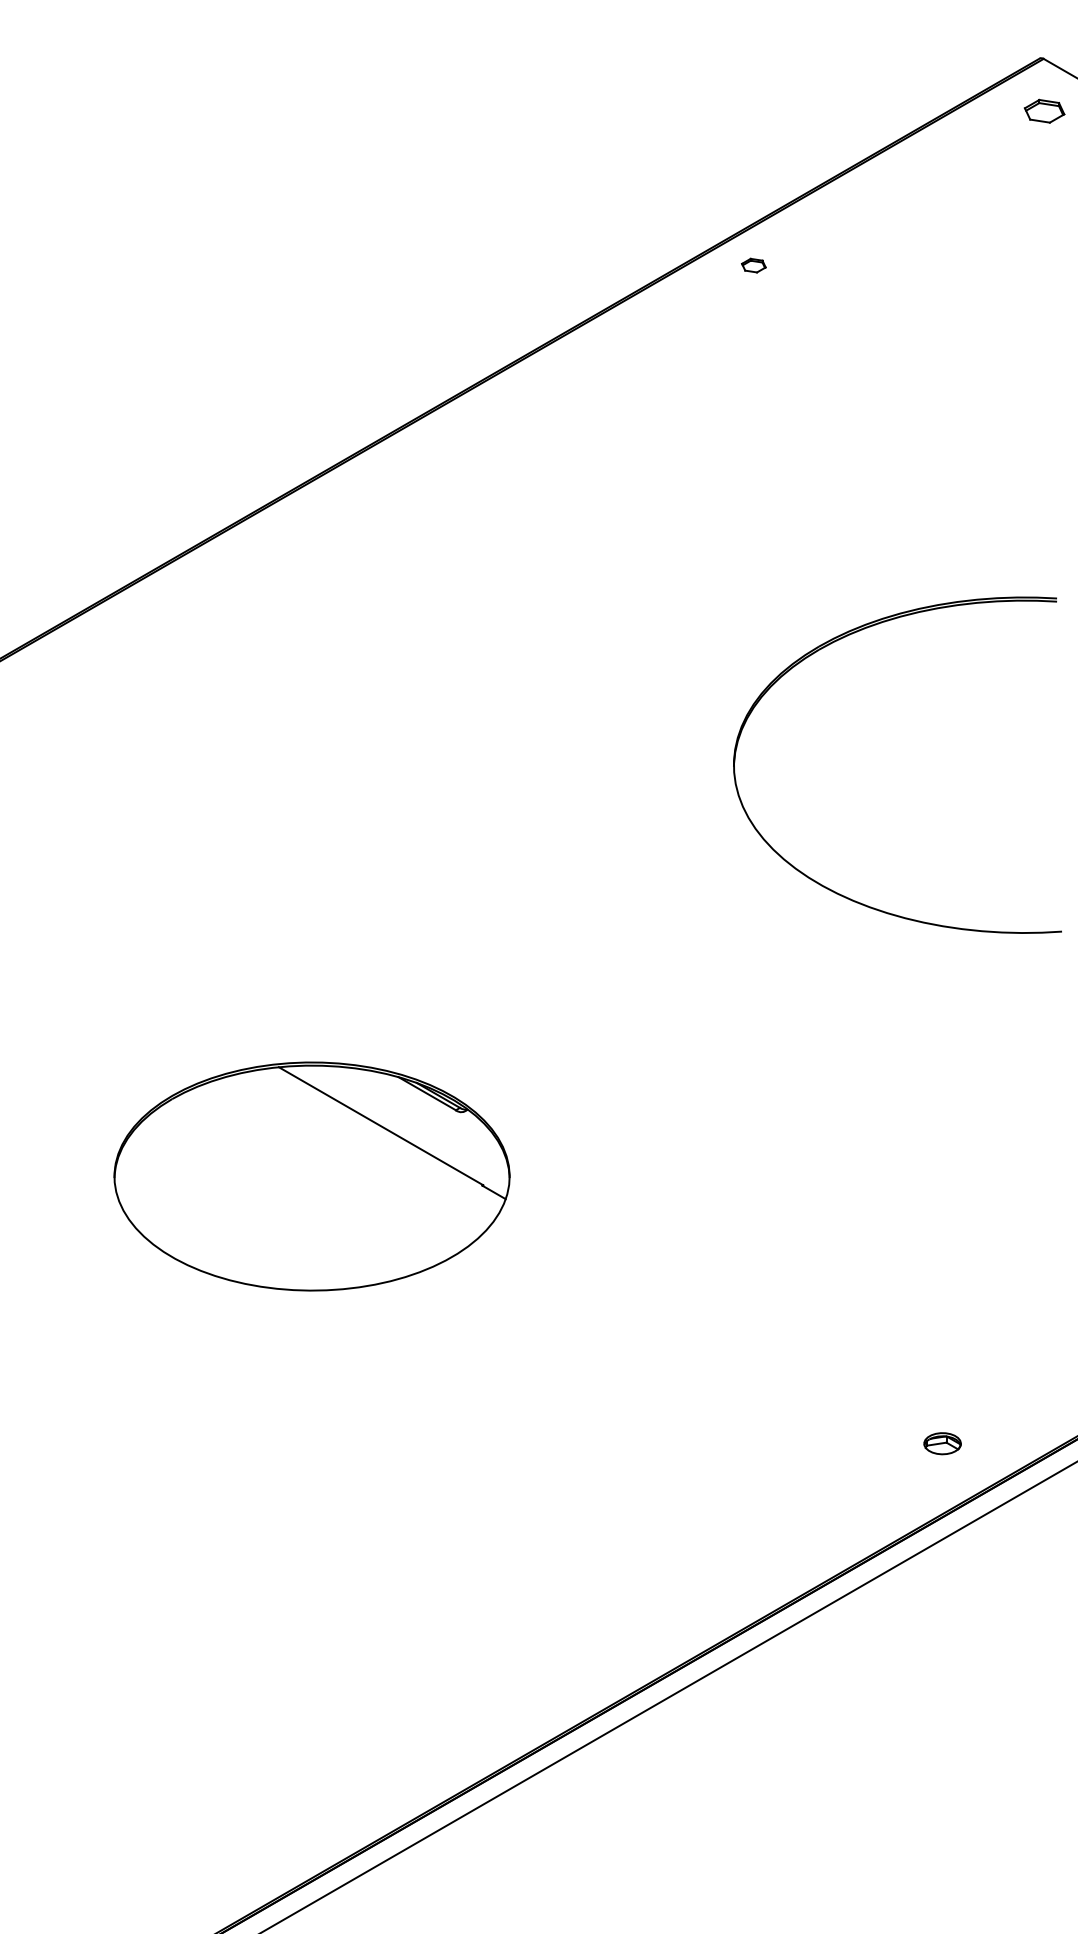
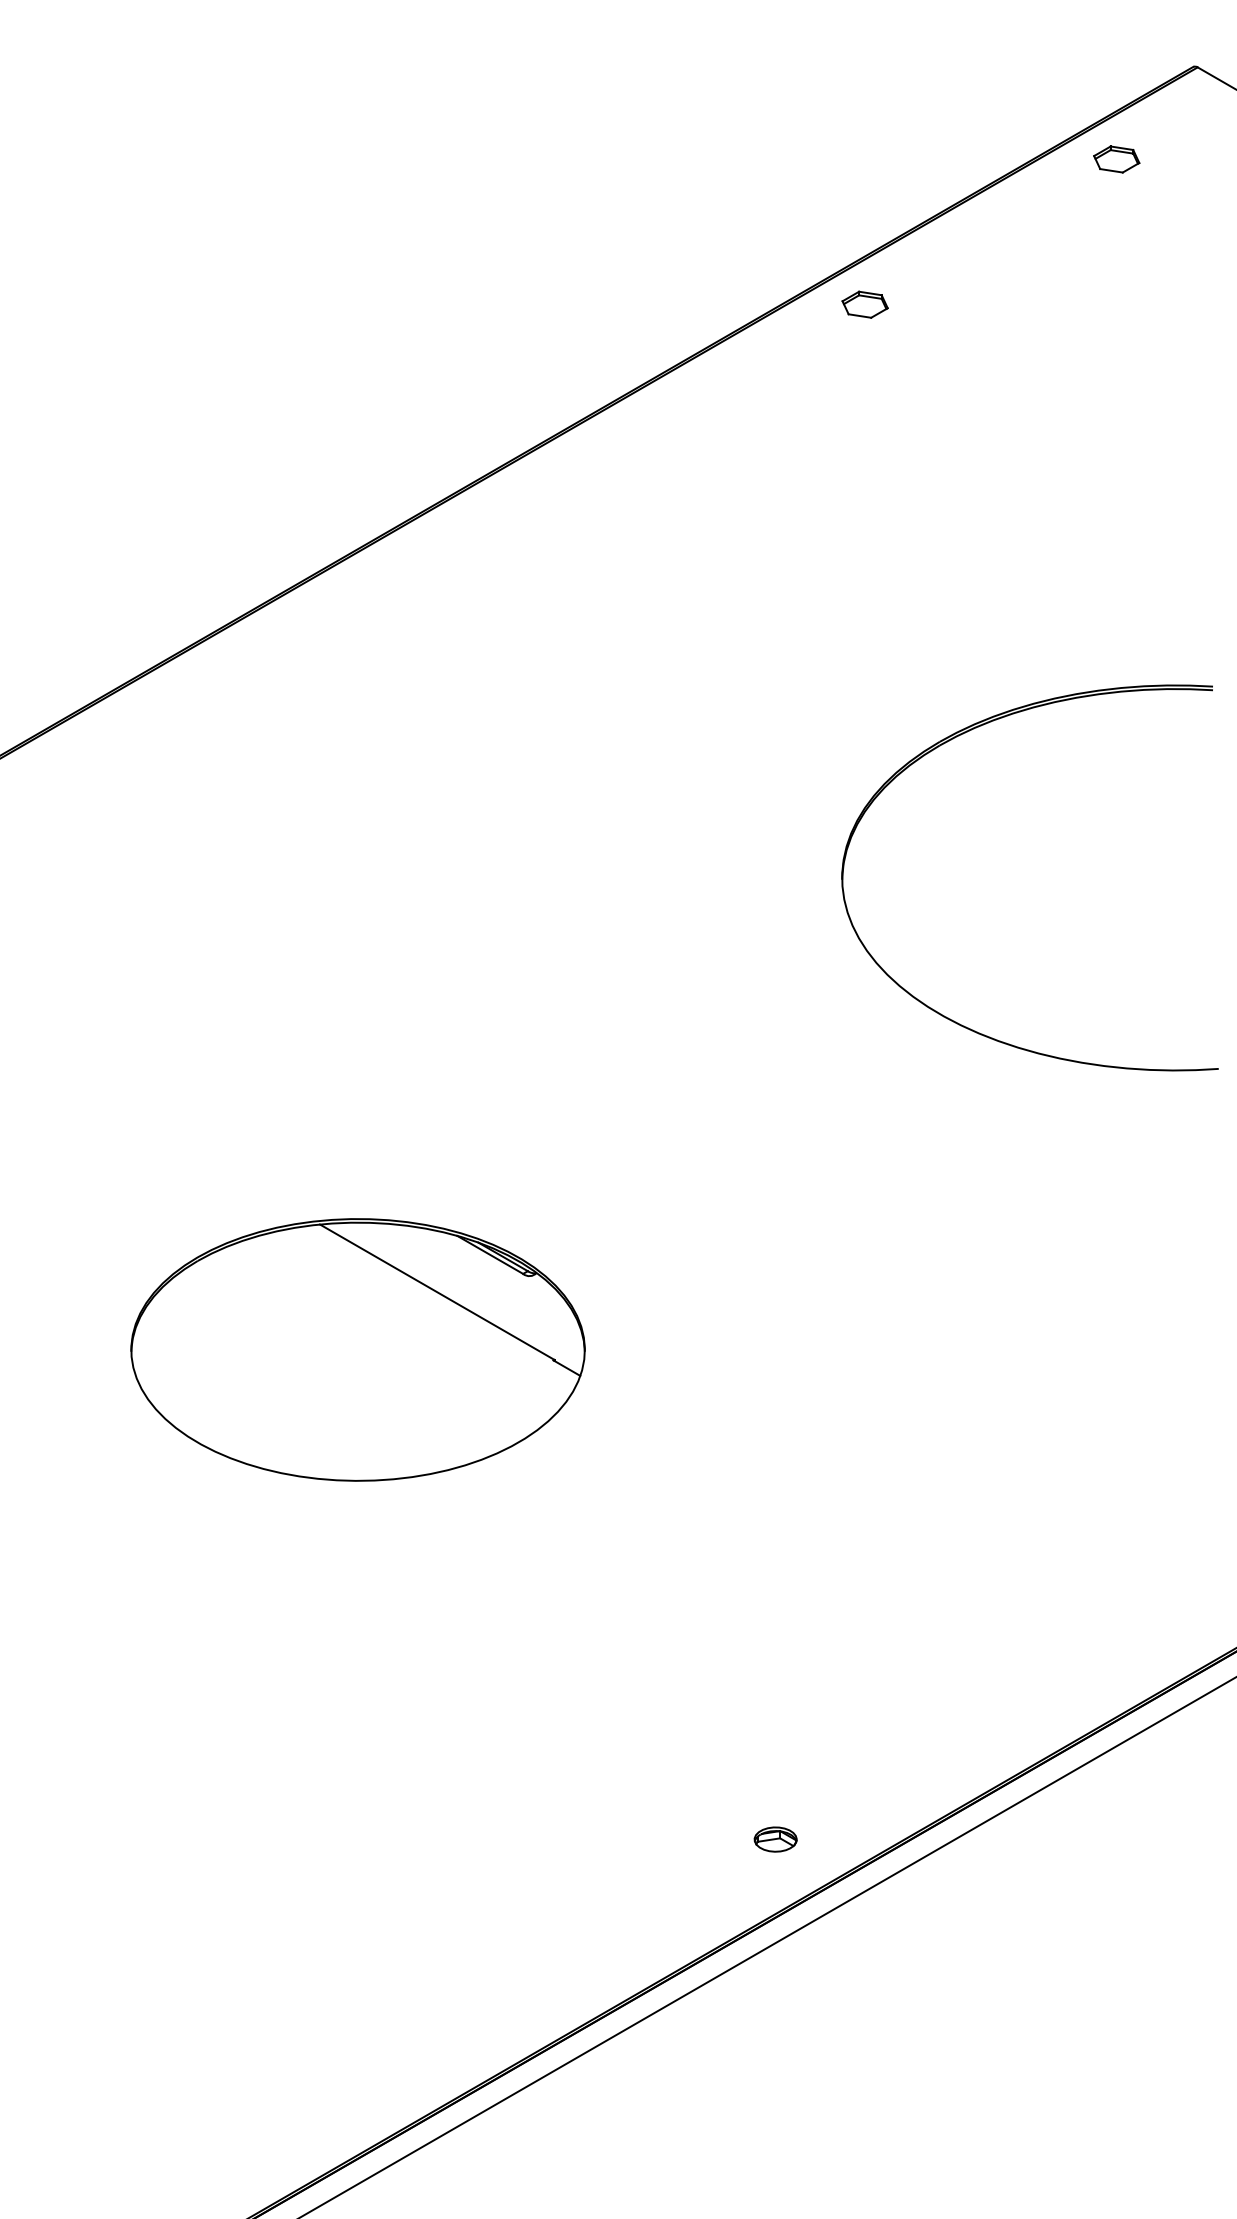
part: (1044, 111) -> (1116, 159), moved
part: (753, 265) -> (864, 304), size x1.67
part: (942, 1443) -> (775, 1839), moved

